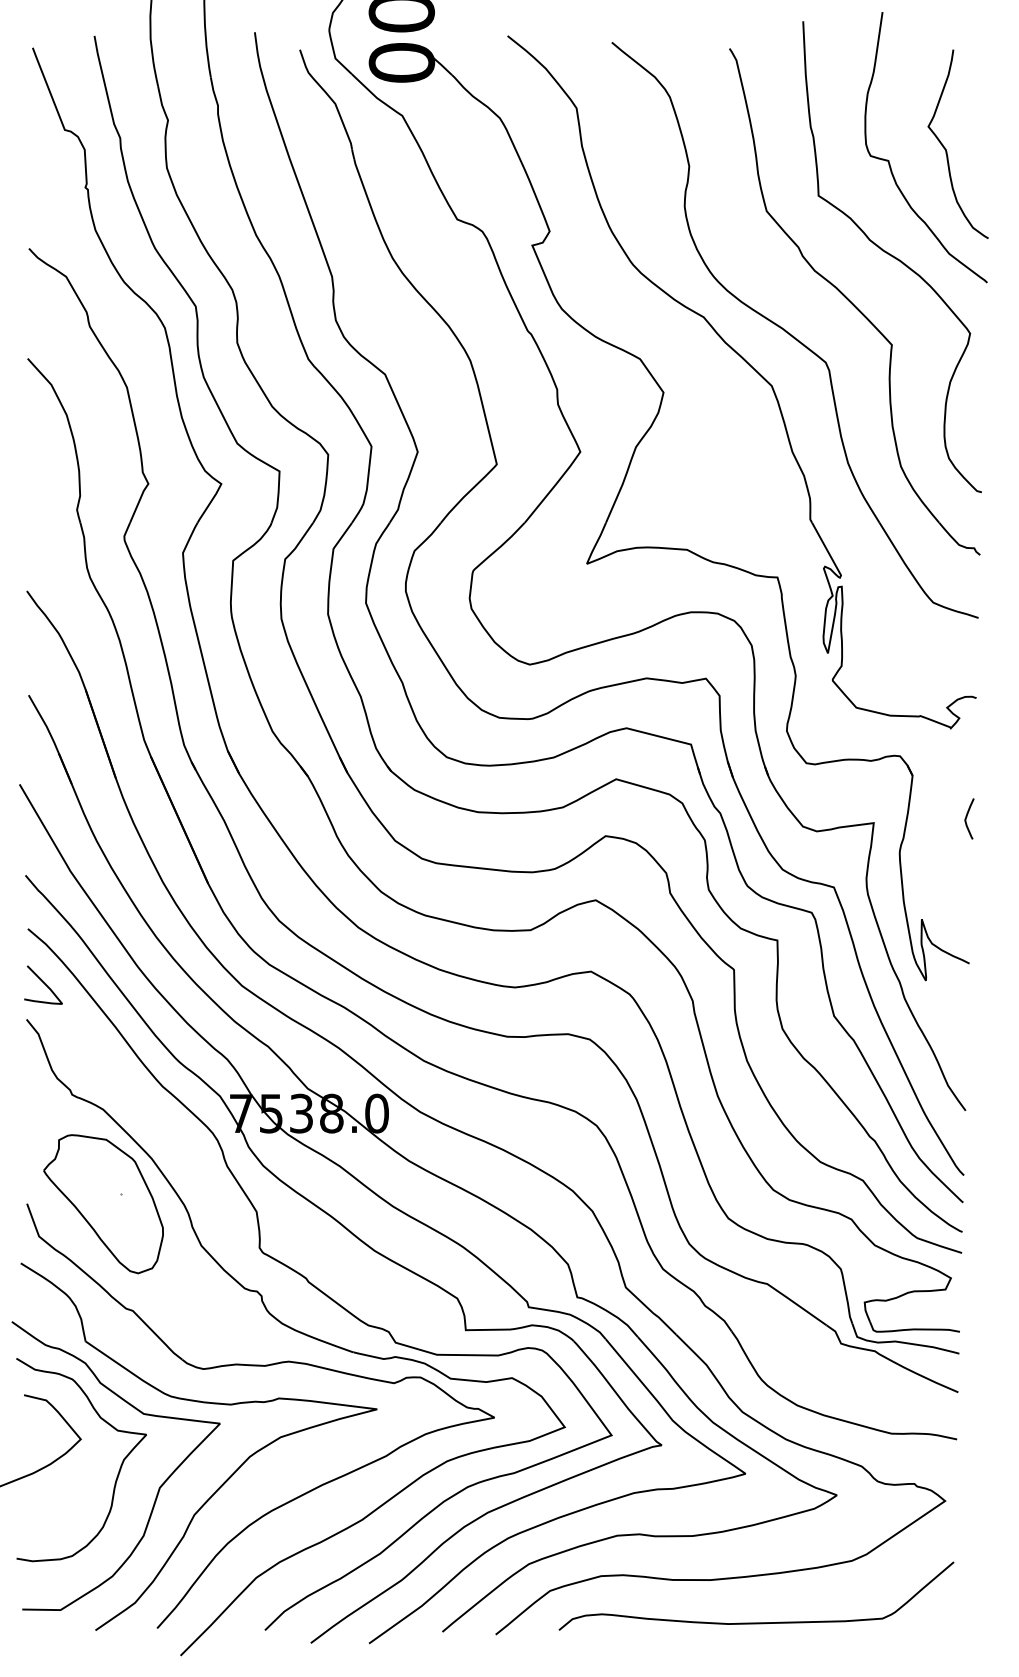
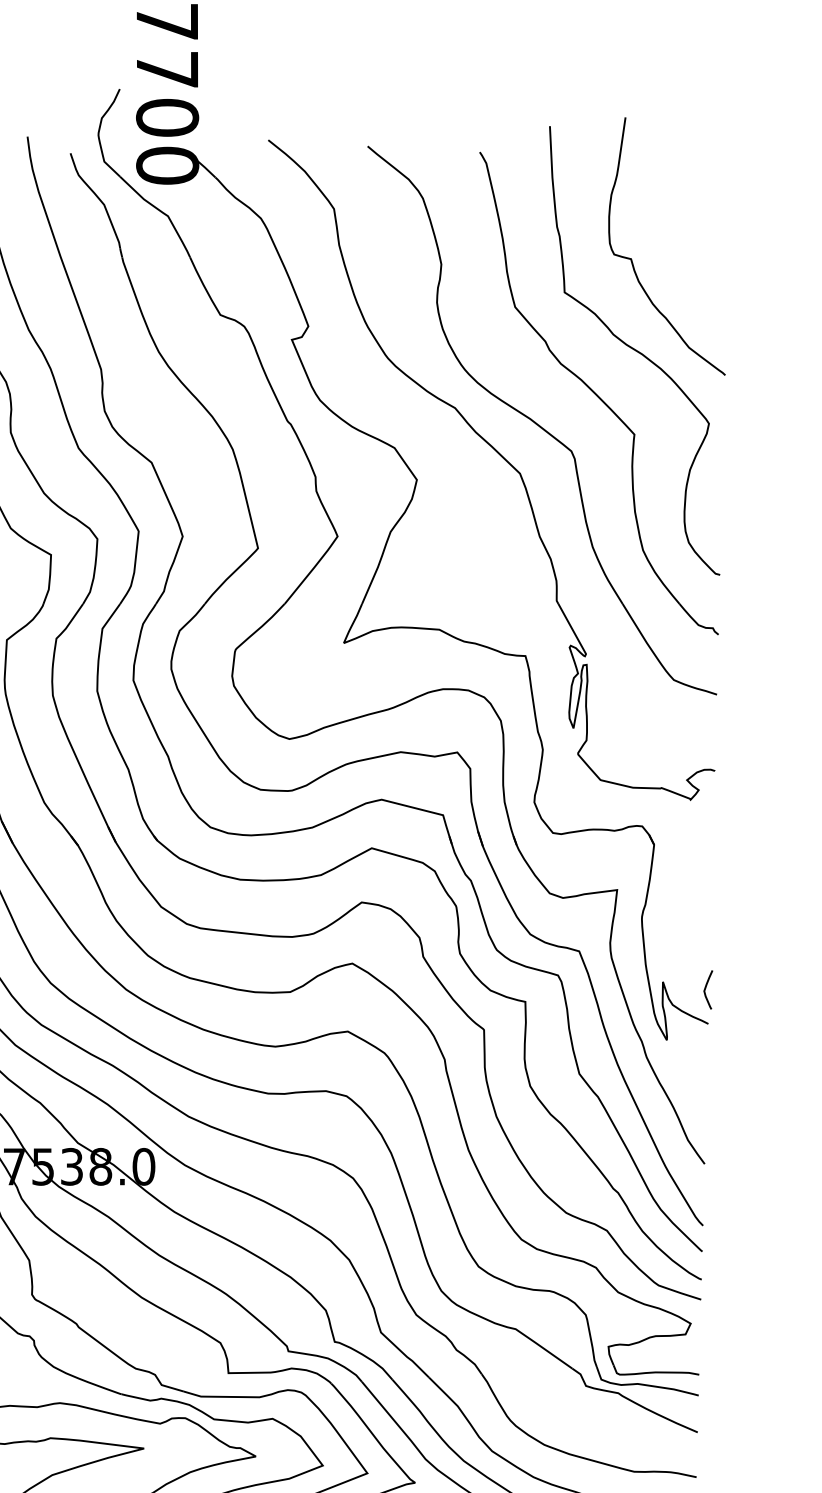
curve: (946, 149) -> (686, 248), removed
curve: (967, 817) -> (706, 988), moved

